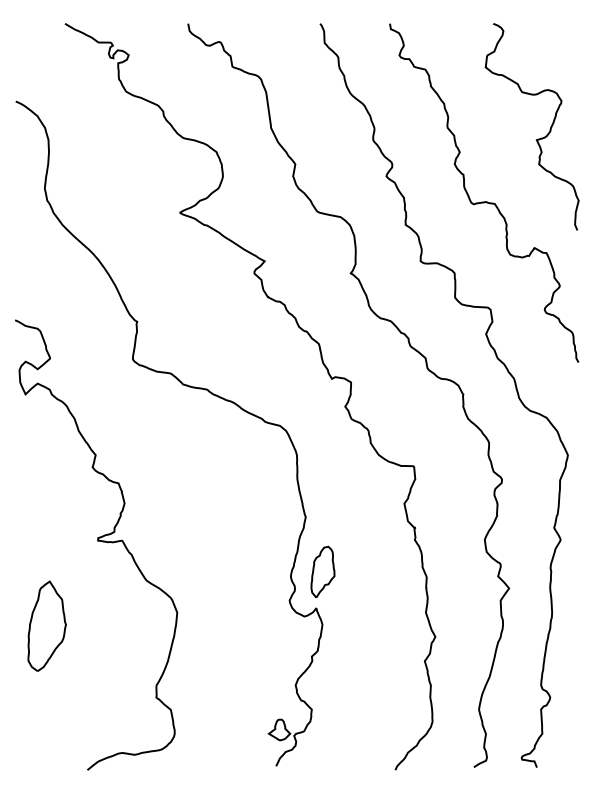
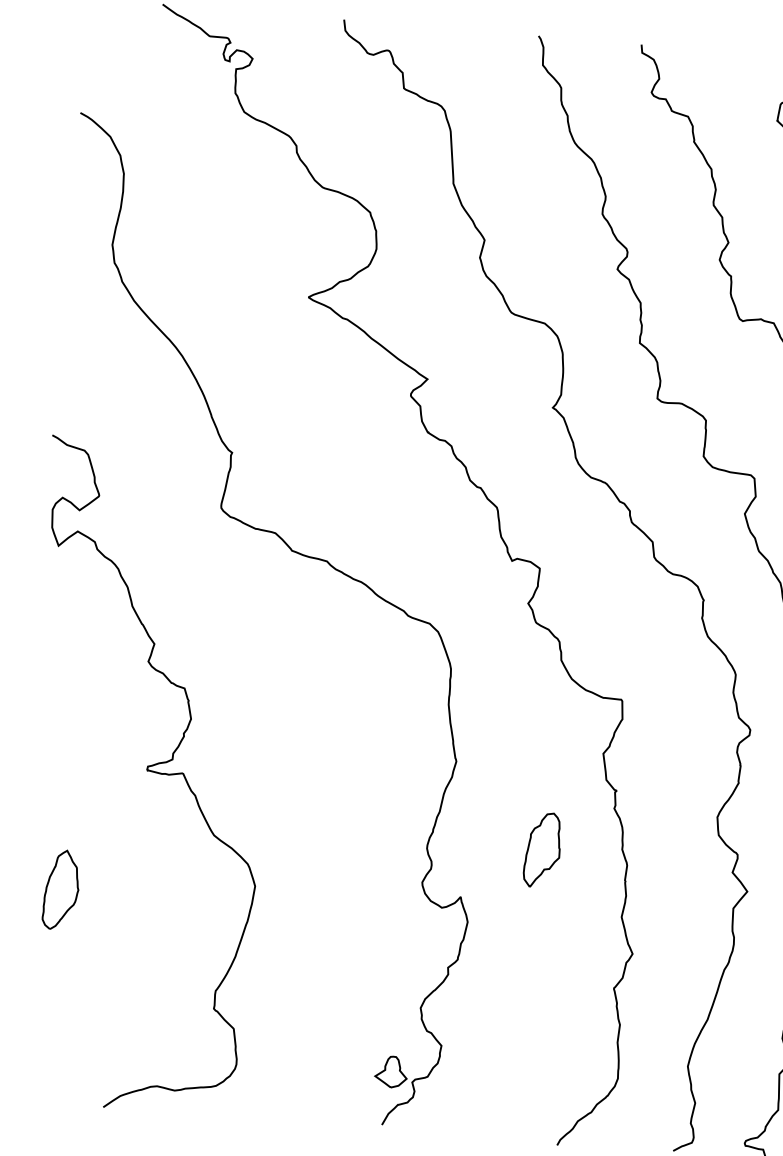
part: (322, 571) -> (542, 849), moved
part: (46, 625) -> (60, 889), size x0.6

